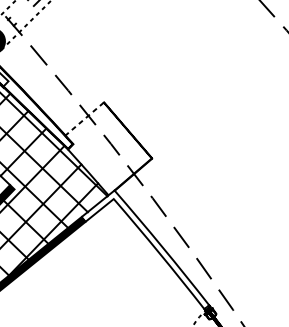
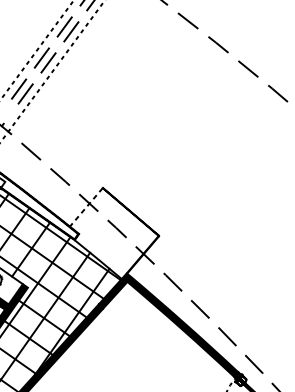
fill: (147, 247) -> (168, 324), added

